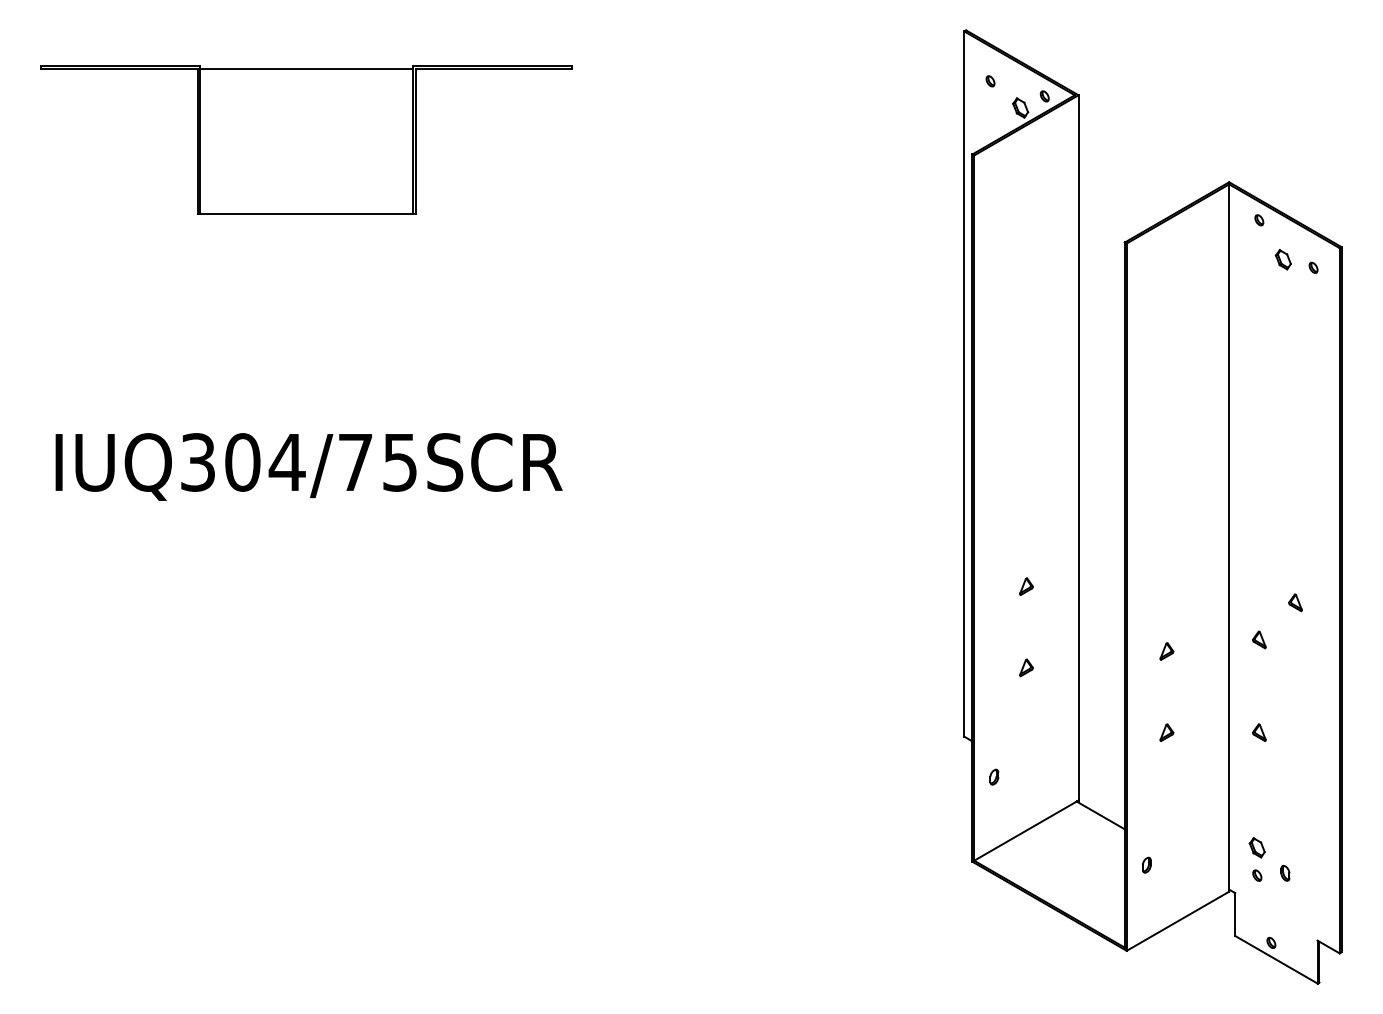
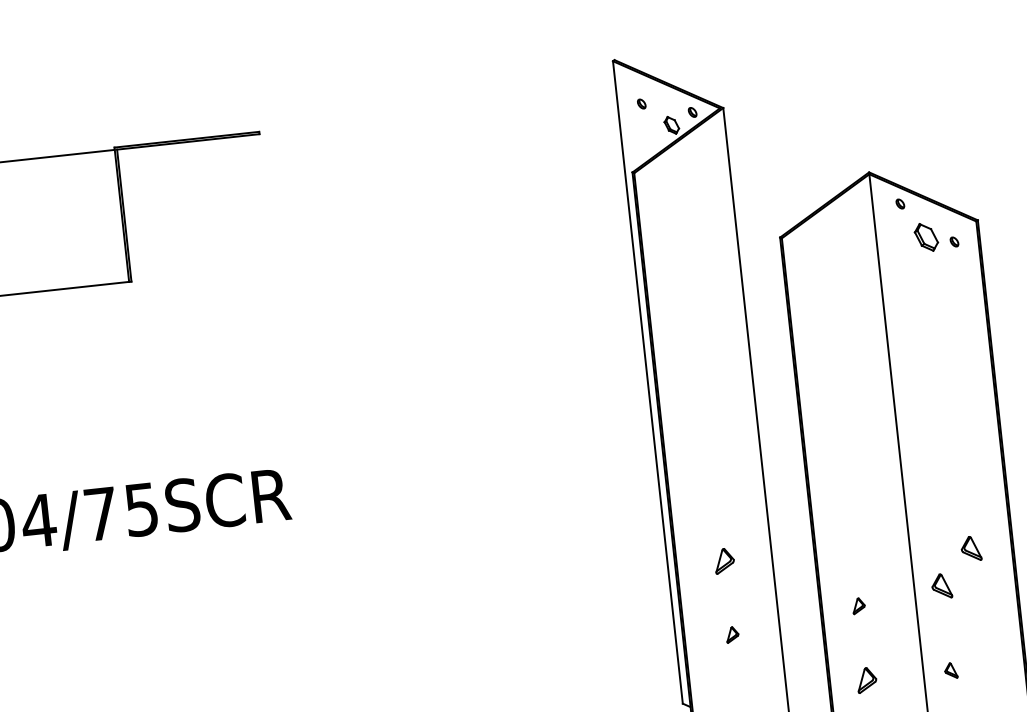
part: (1282, 259) -> (925, 237), size x1.6
part: (1026, 586) -> (724, 560), size x1.6
part: (1295, 602) -> (971, 548), size x1.6
part: (1259, 639) -> (942, 585), size x1.6
part: (1166, 732) -> (866, 679), size x1.6

